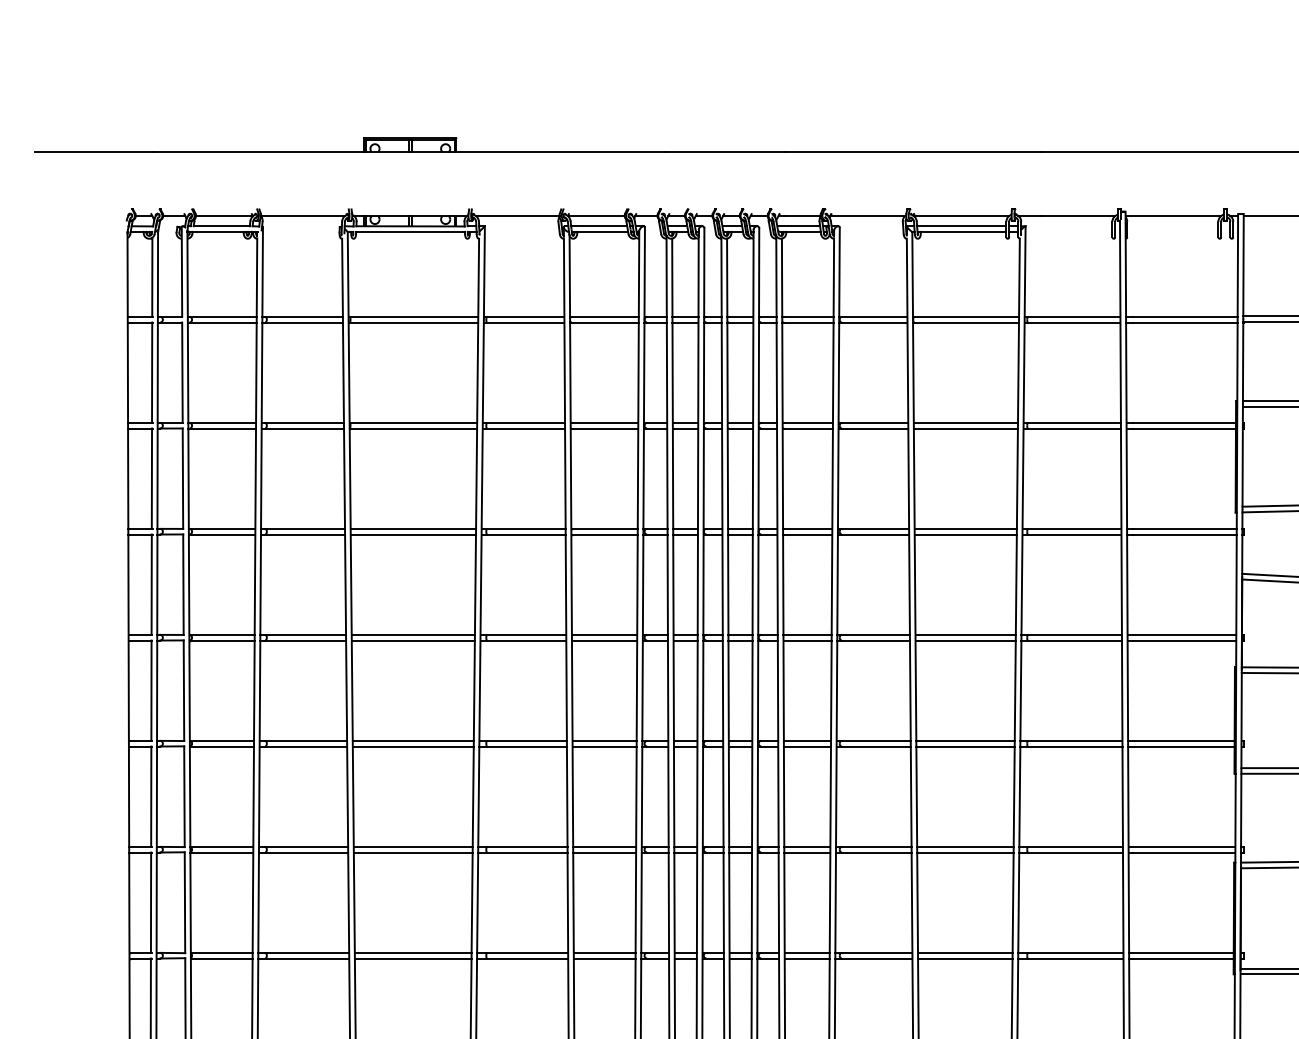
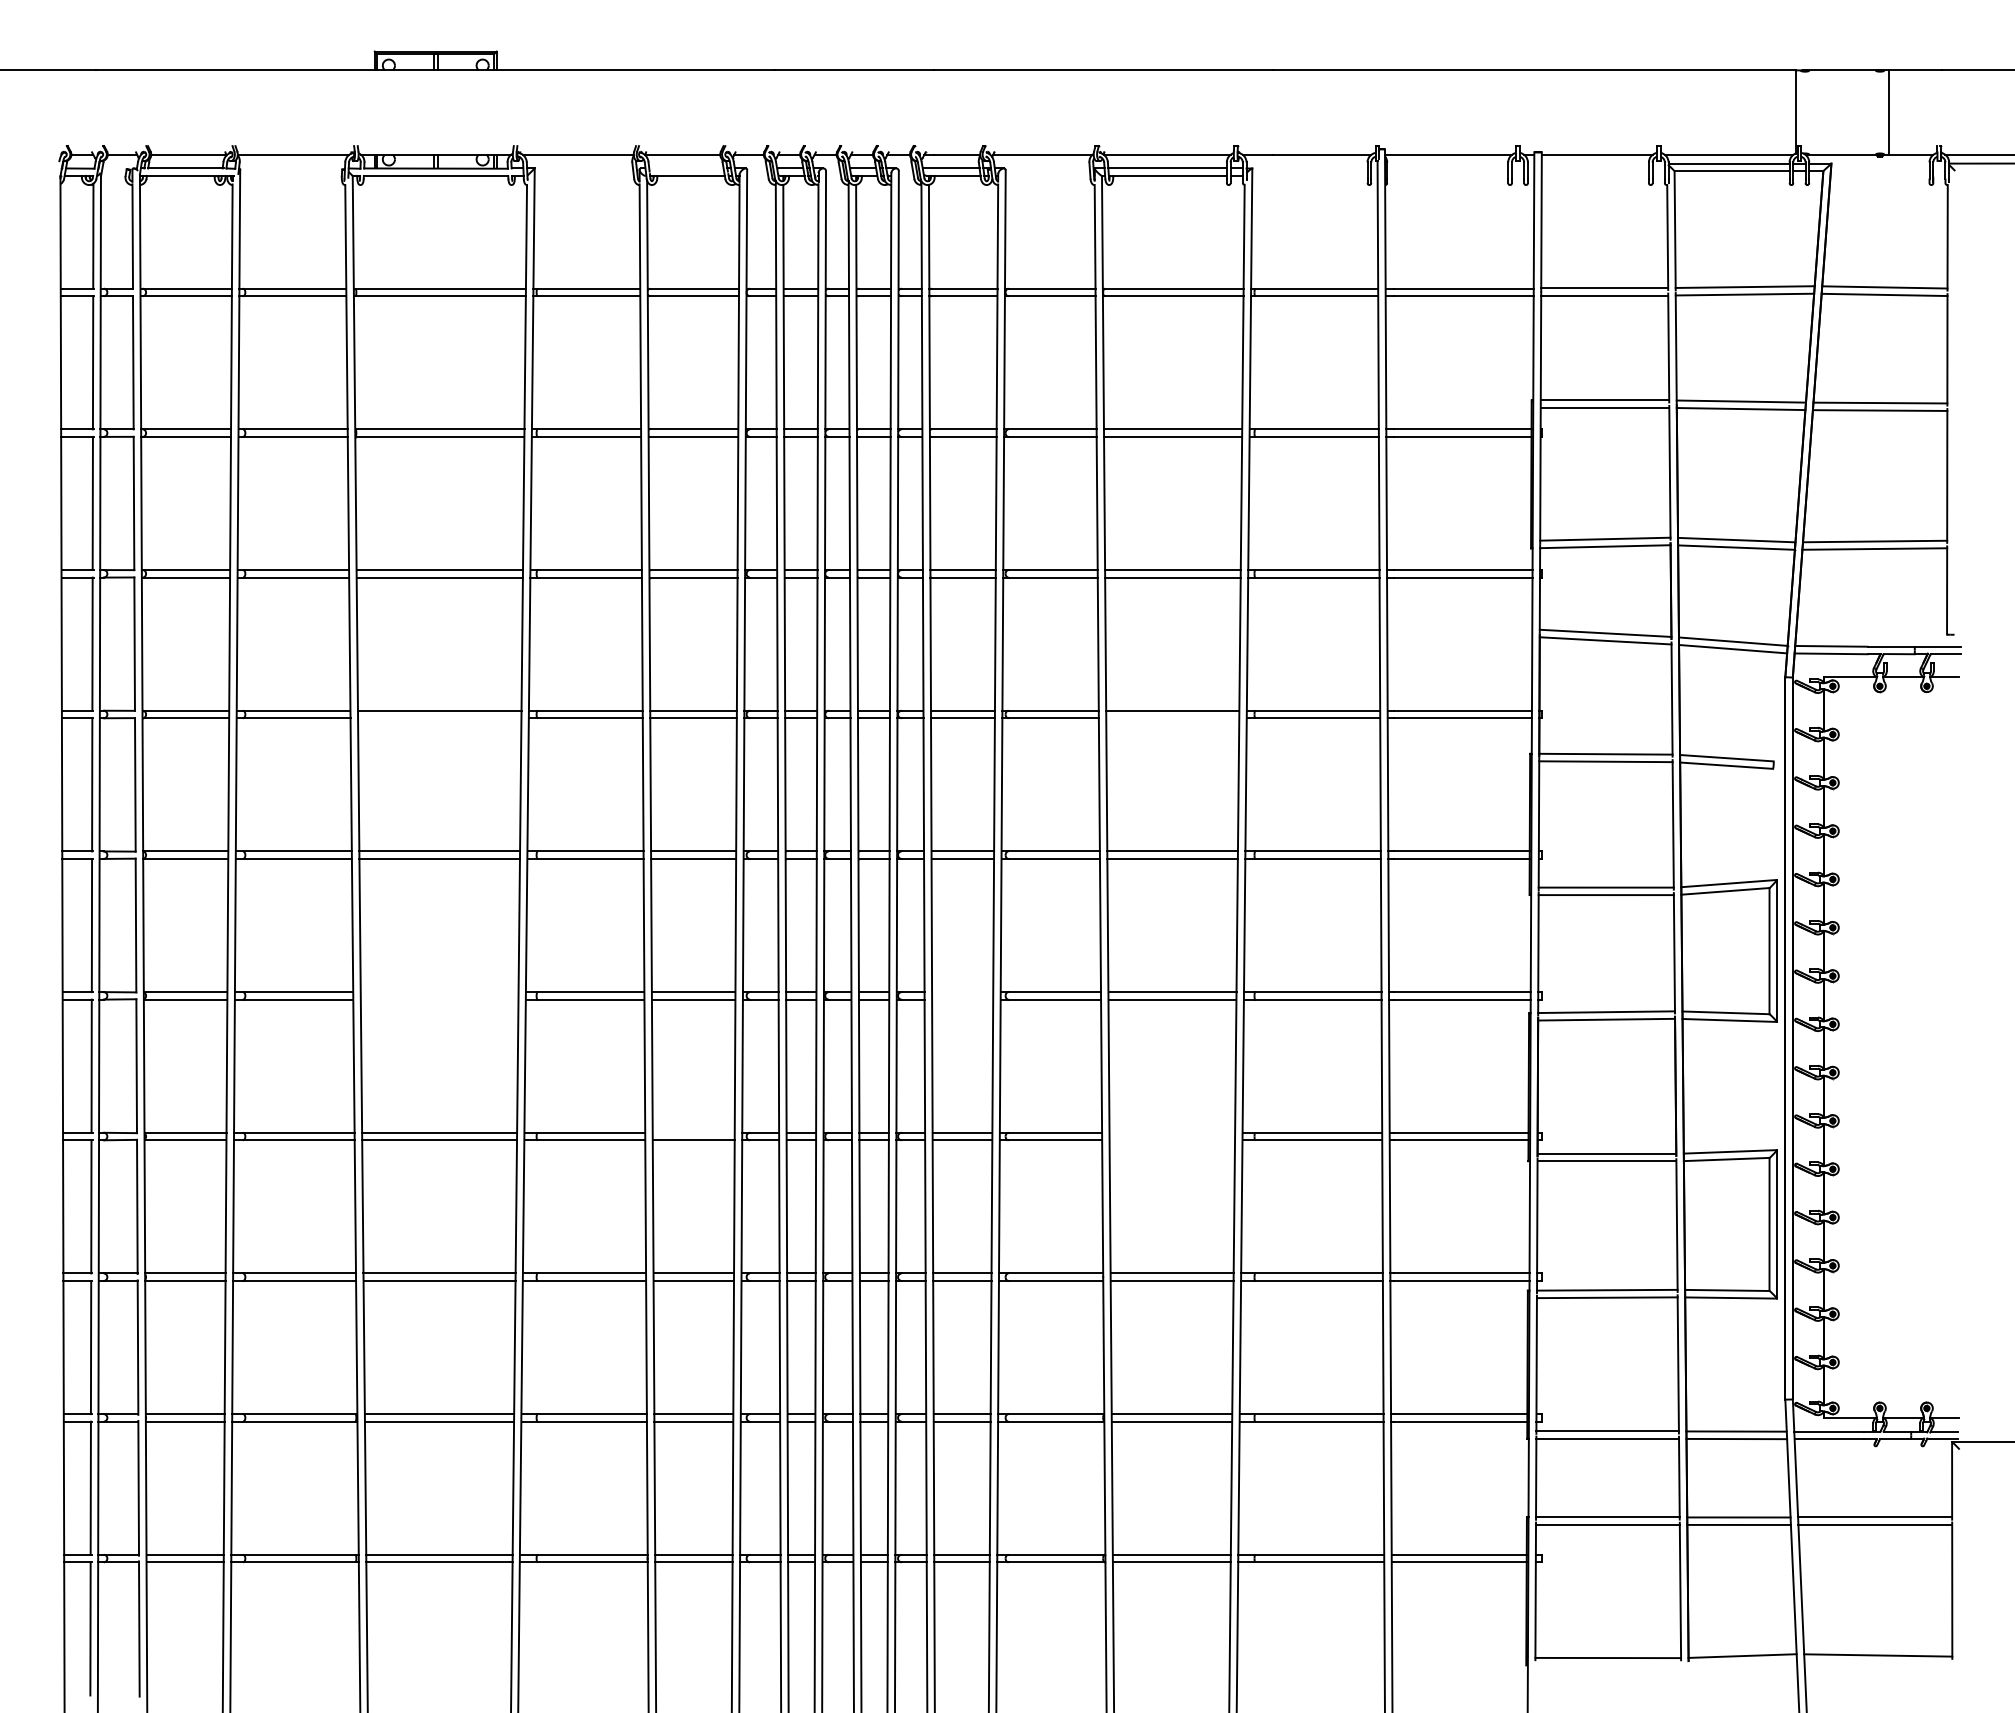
line: (599, 226) -> (686, 168), removed
line: (413, 640) -> (439, 718), removed
line: (965, 640) -> (1172, 718), removed
line: (413, 847) -> (439, 992), removed
line: (807, 847) -> (962, 992), removed
line: (413, 852) -> (439, 999), removed
line: (807, 852) -> (962, 999), removed
line: (604, 952) -> (693, 1132), removed
line: (965, 952) -> (1172, 1132), removed
line: (965, 958) -> (1172, 1140), removed

